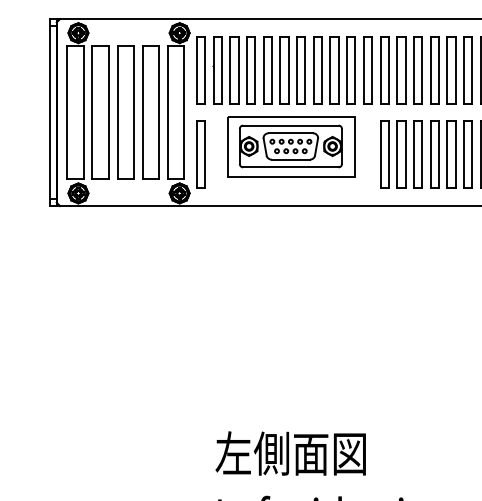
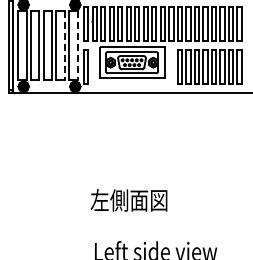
line: (158, 112) -> (64, 45), solid -> dashed
line: (183, 112) -> (77, 45), solid -> dashed
text: (289, 453) -> (128, 200), moved

